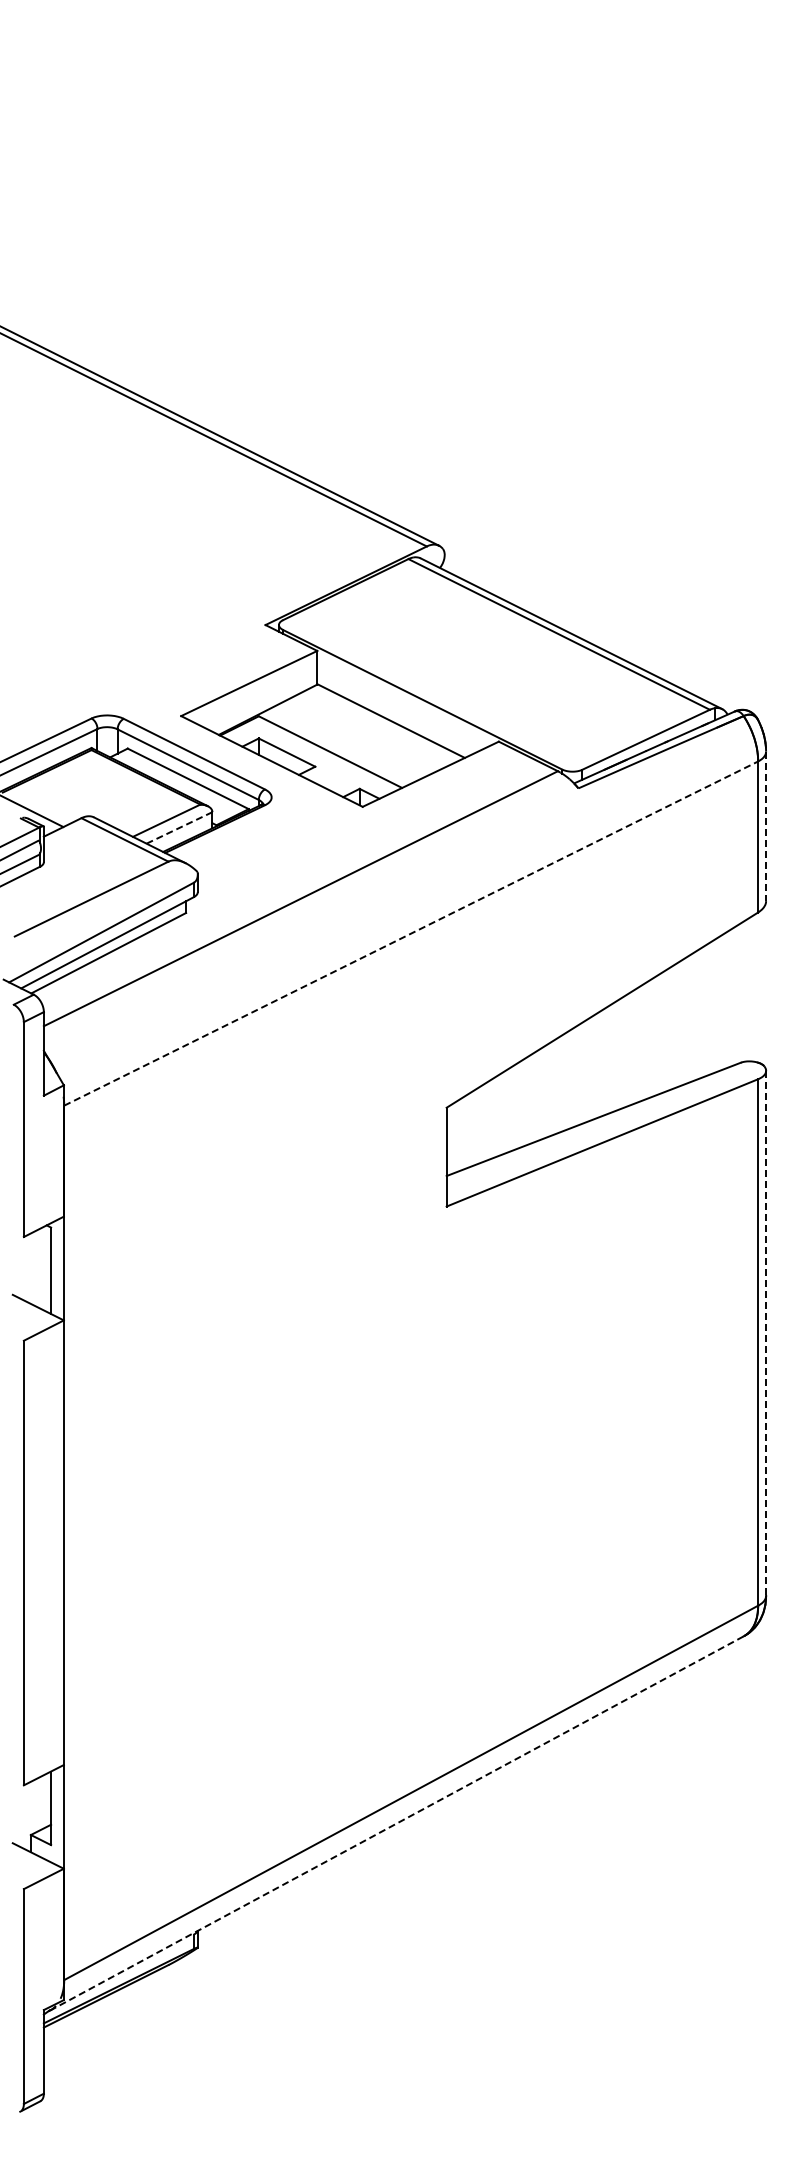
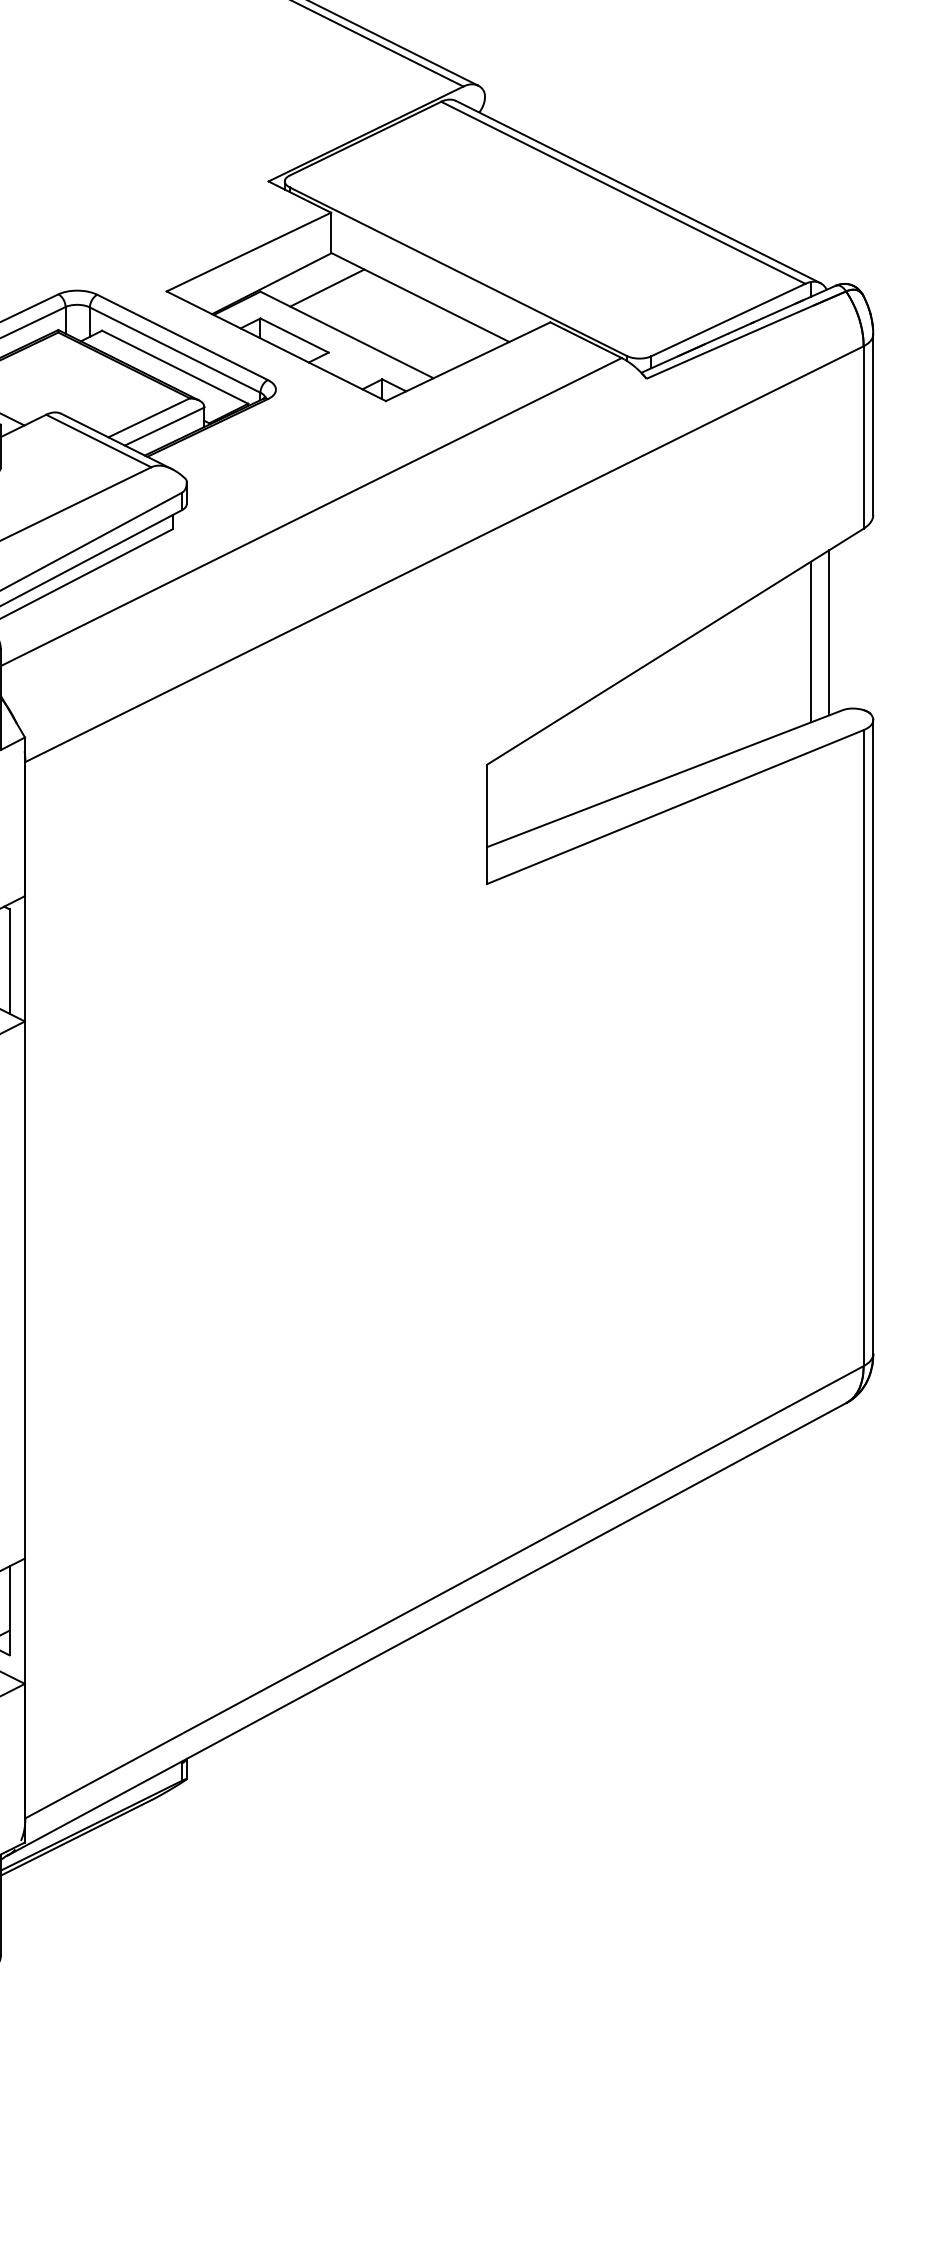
line: (313, 712) -> (326, 287), added
line: (766, 826) -> (873, 424), dashed -> solid
line: (179, 827) -> (164, 426), dashed -> solid
line: (411, 933) -> (444, 554), dashed -> solid
line: (729, 998) -> (829, 632), added
line: (714, 1005) -> (810, 641), added
line: (766, 1333) -> (873, 1037), dashed -> solid
line: (397, 1823) -> (427, 1629), dashed -> solid

